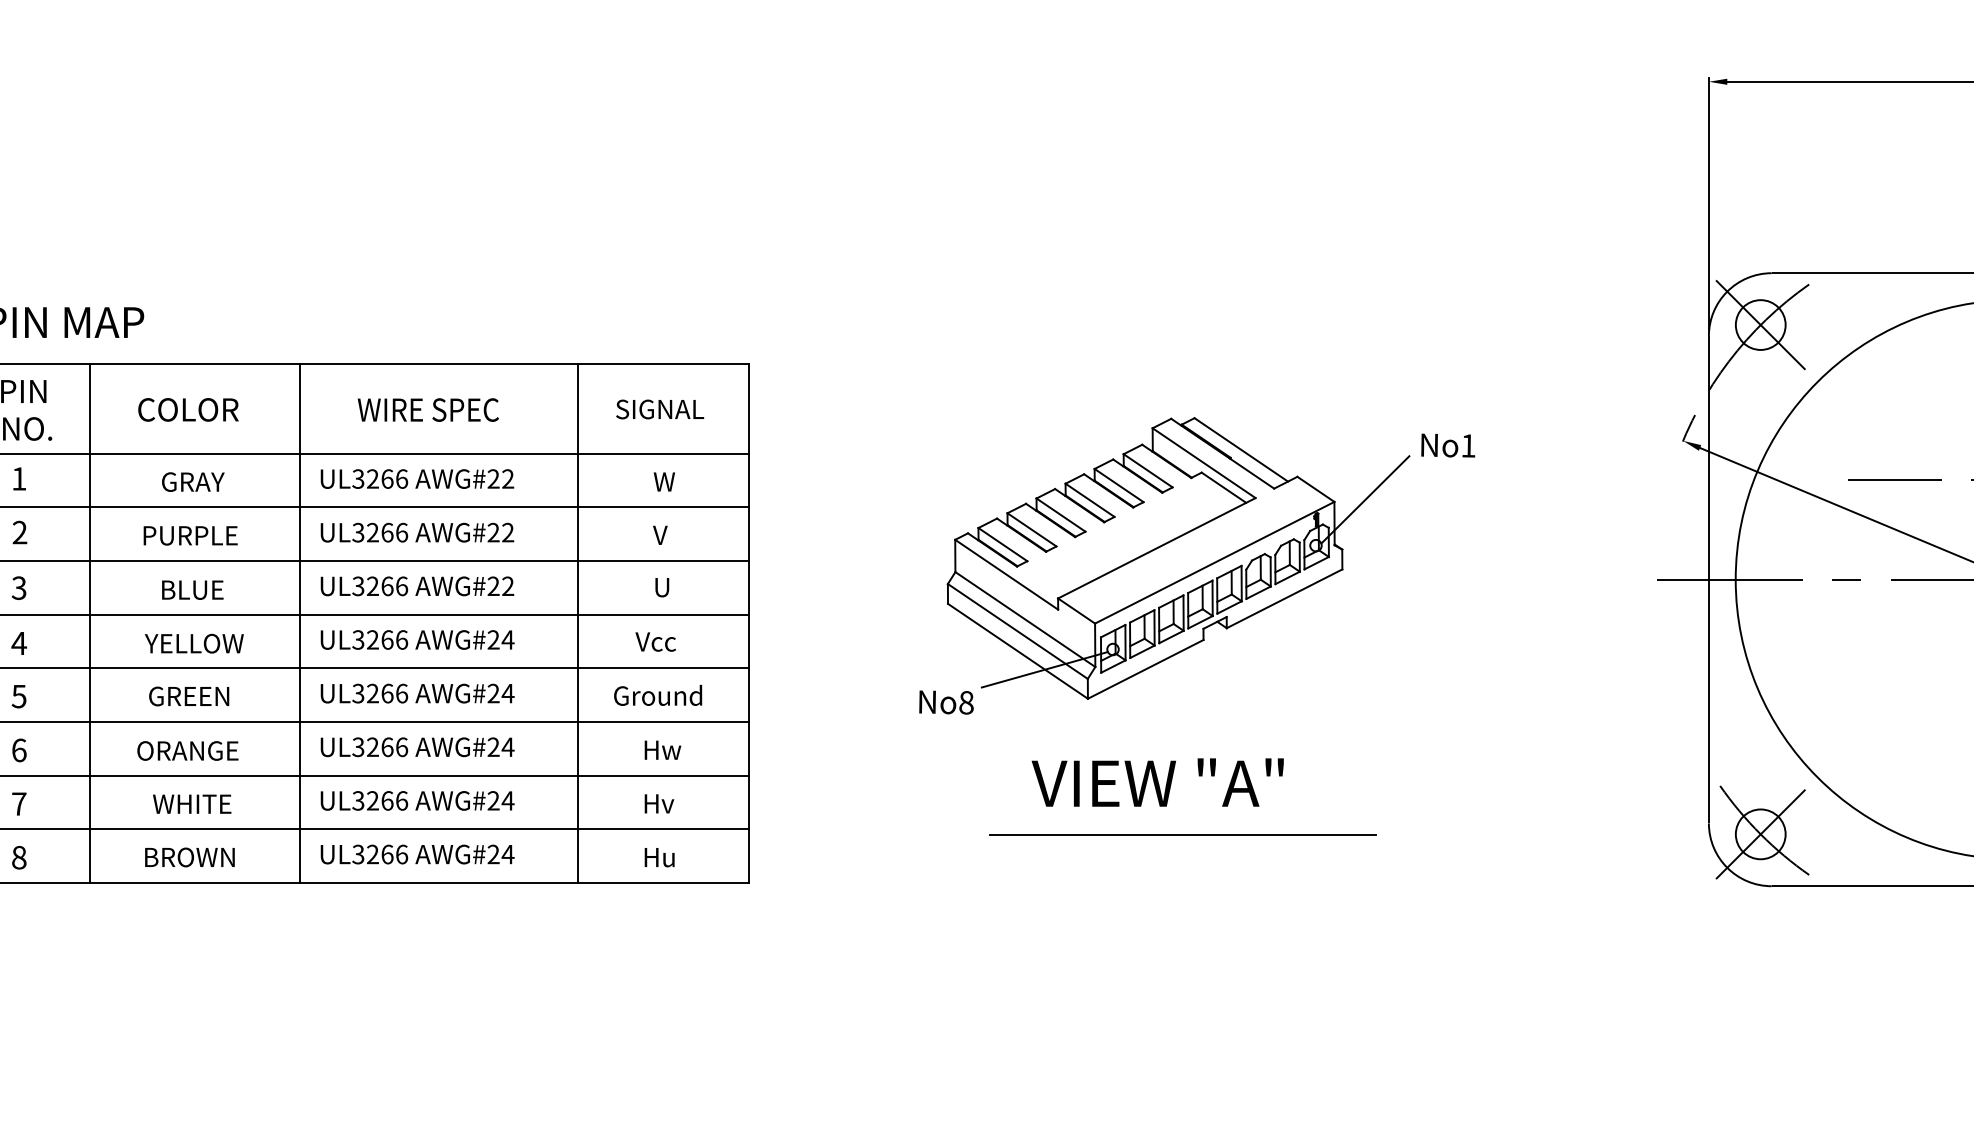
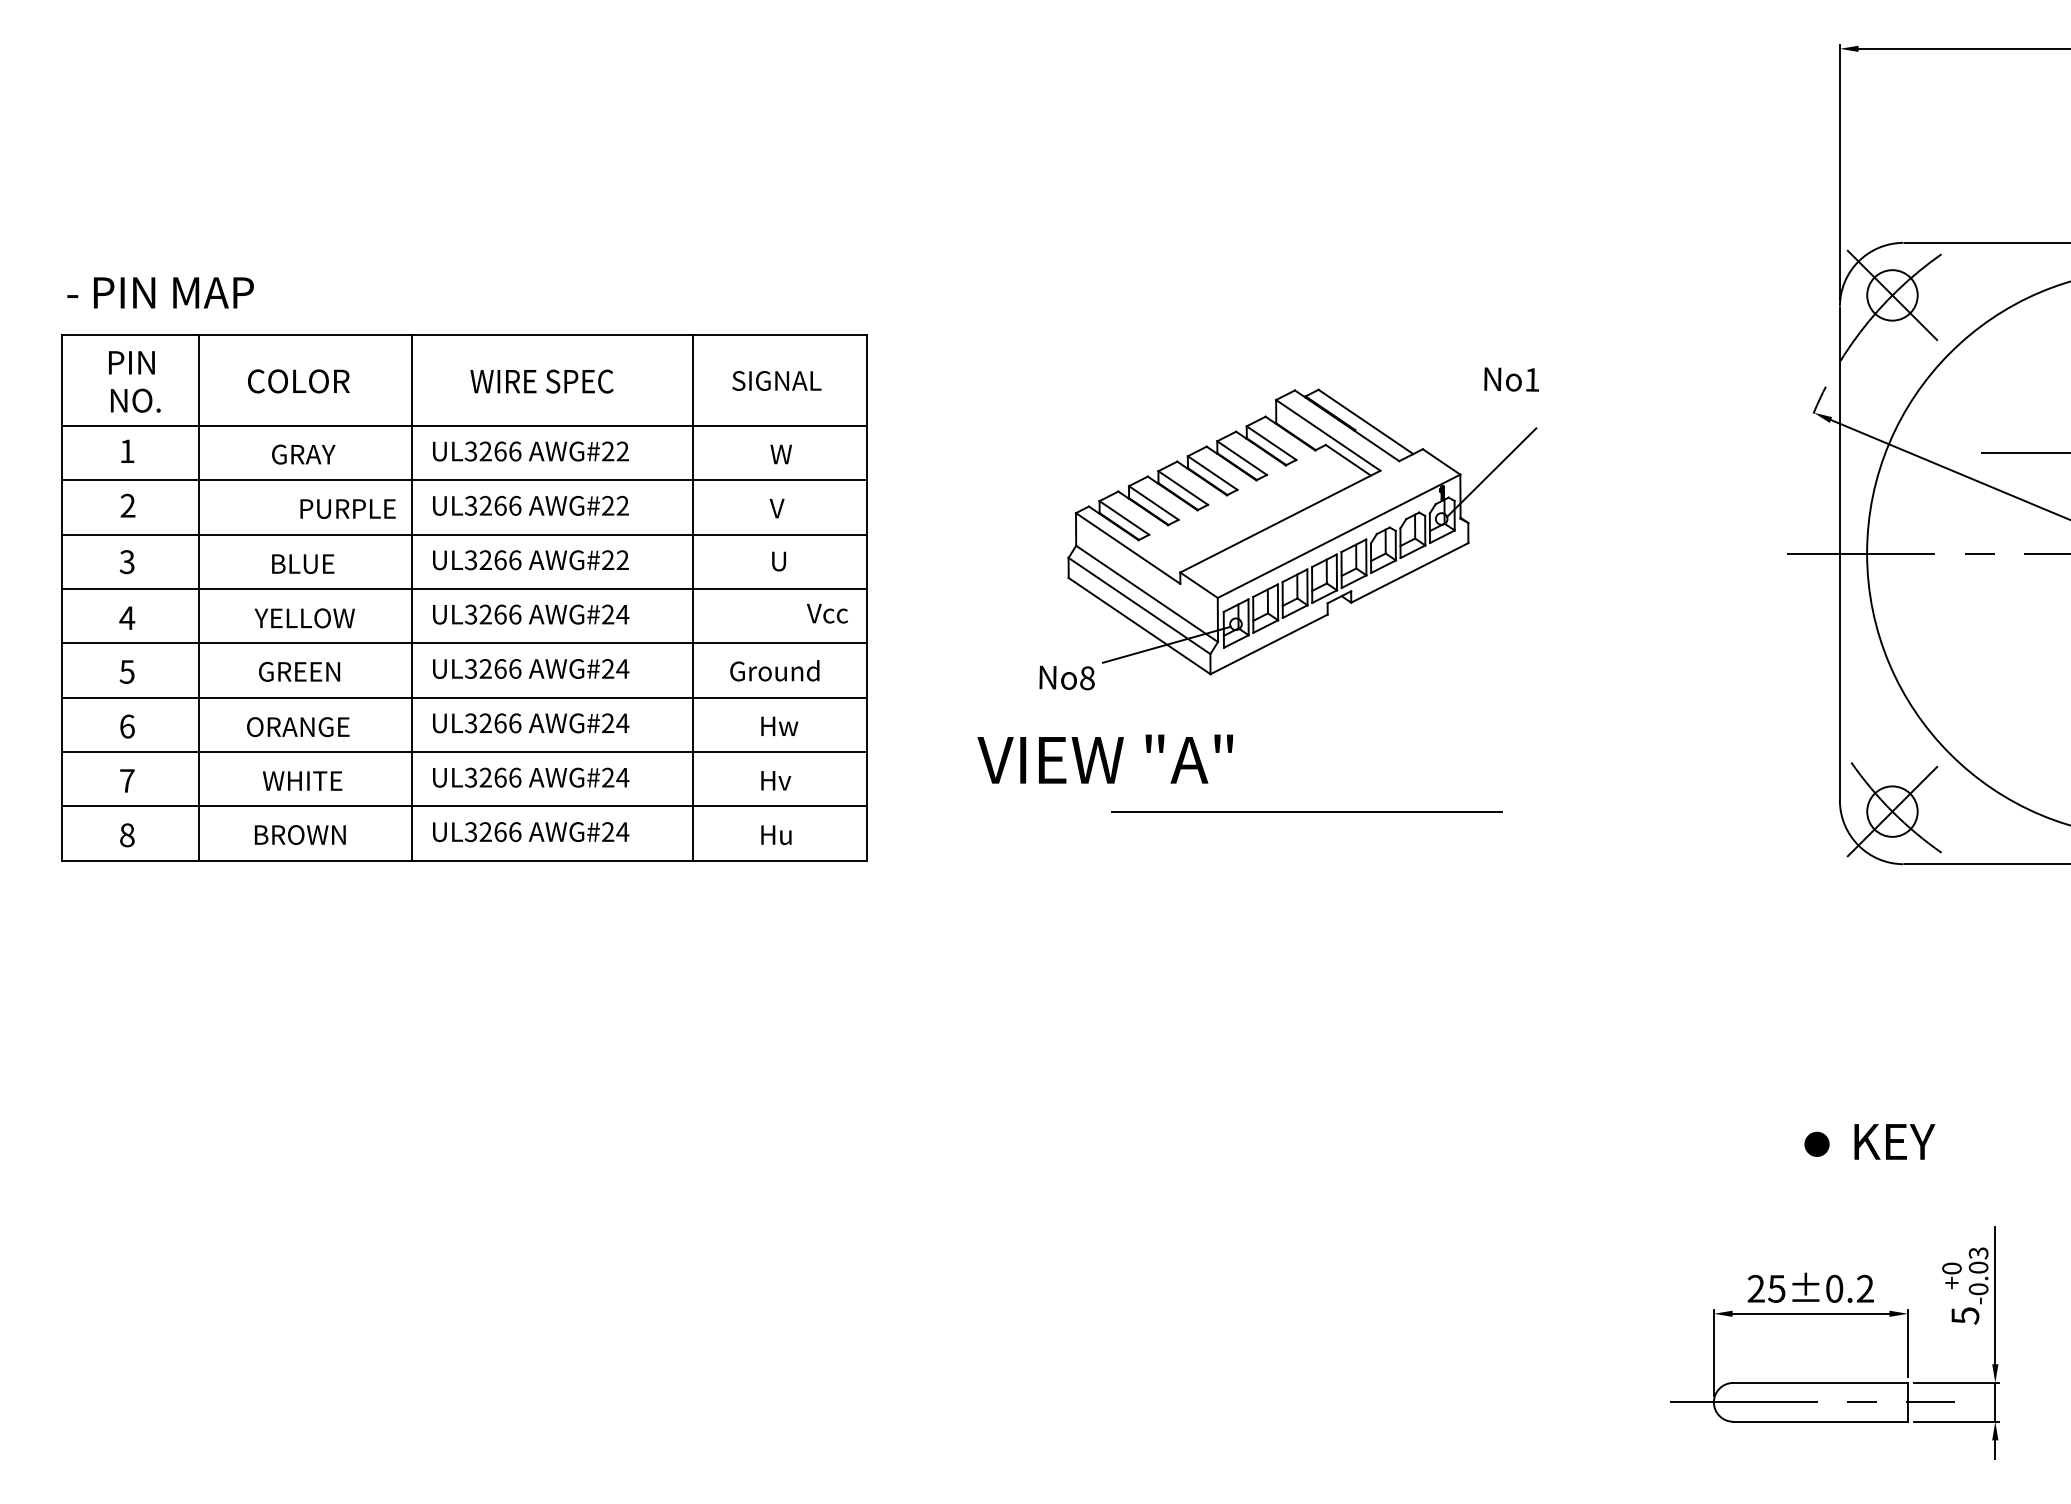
text: (1448, 445) -> (1511, 379), moved
text: (190, 535) -> (347, 508), moved
text: (655, 641) -> (827, 613), moved
text: (1156, 781) -> (1104, 758), moved

